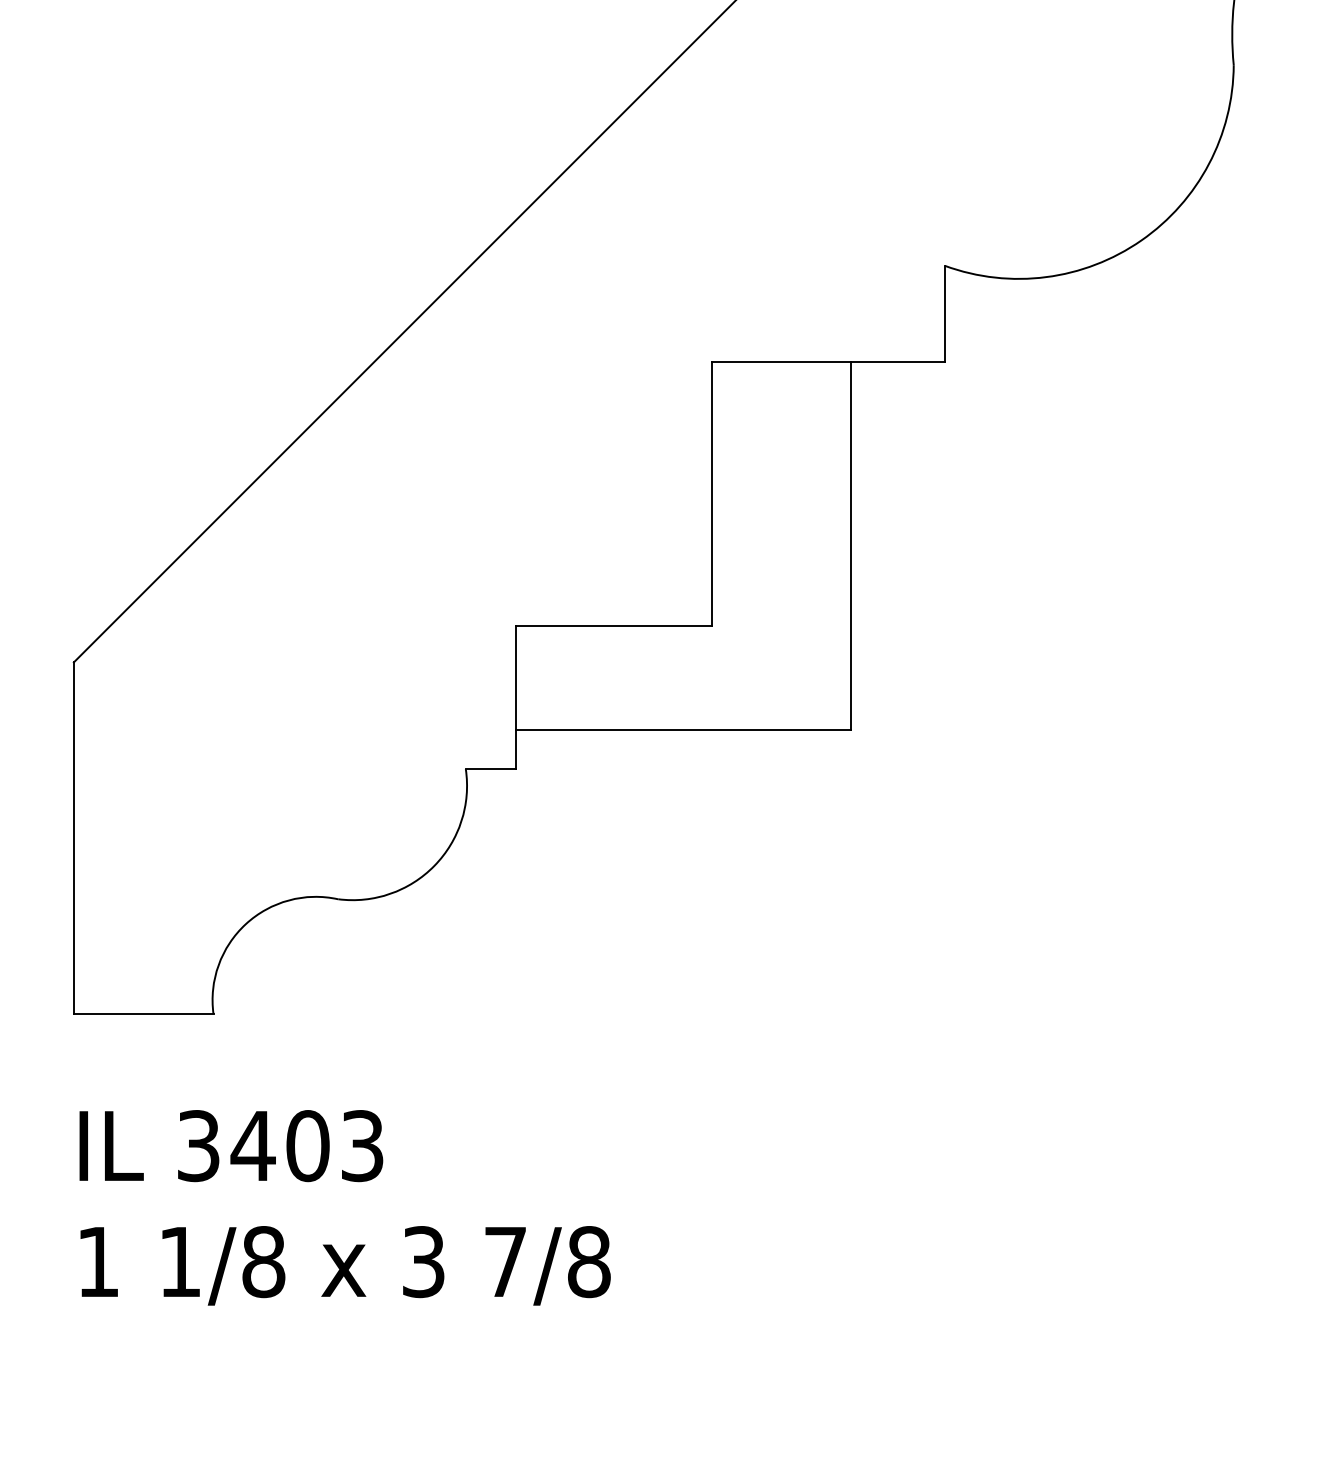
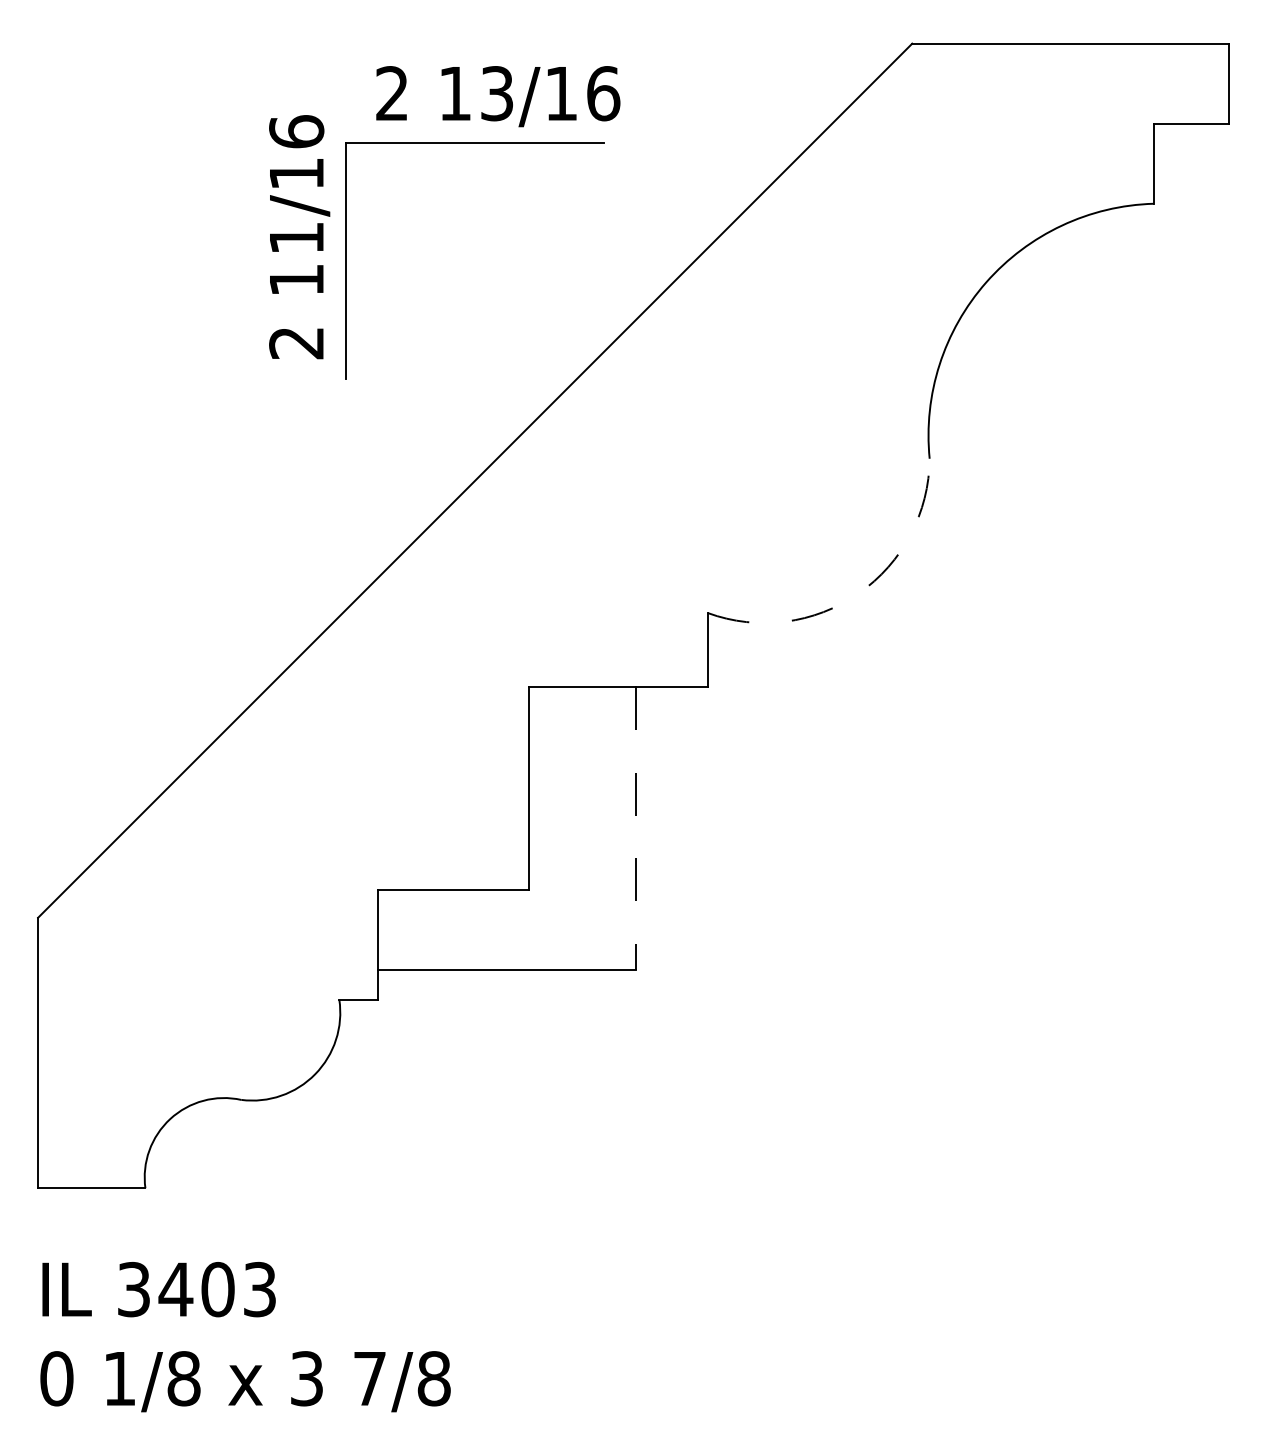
arc: (1141, 240) -> (858, 593), solid -> dashed
line: (851, 547) -> (635, 829), solid -> dashed
text: (97, 1261) -> (56, 1378), 1 -> 0

